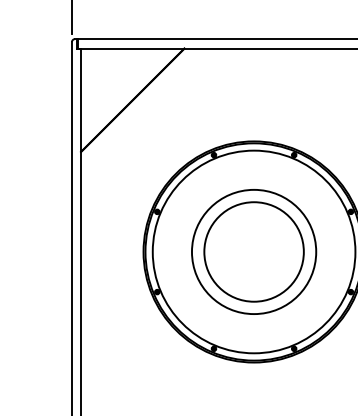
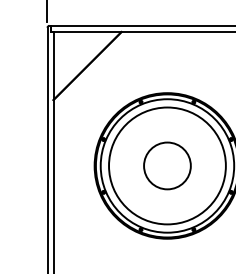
circle: (254, 251) -> (167, 165), size x0.71
circle: (254, 251) -> (167, 165), size x1.43

